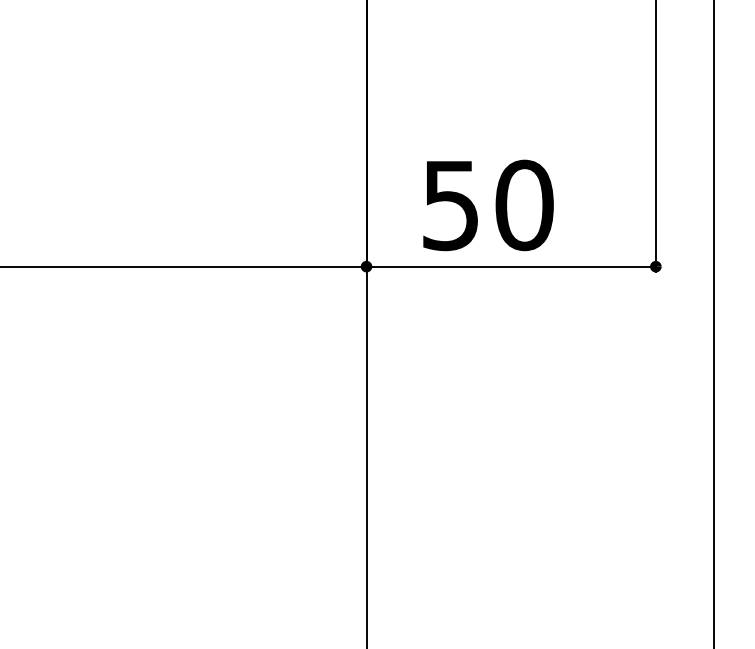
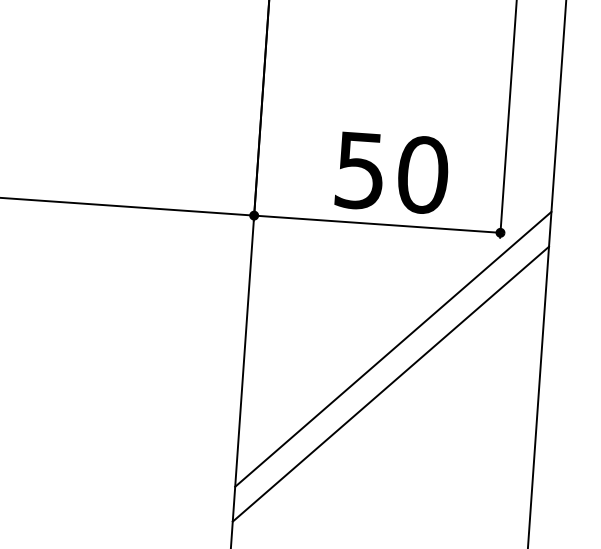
text: (488, 205) -> (392, 172), moved
line: (539, 411) -> (392, 349), added
line: (539, 452) -> (390, 384), added

